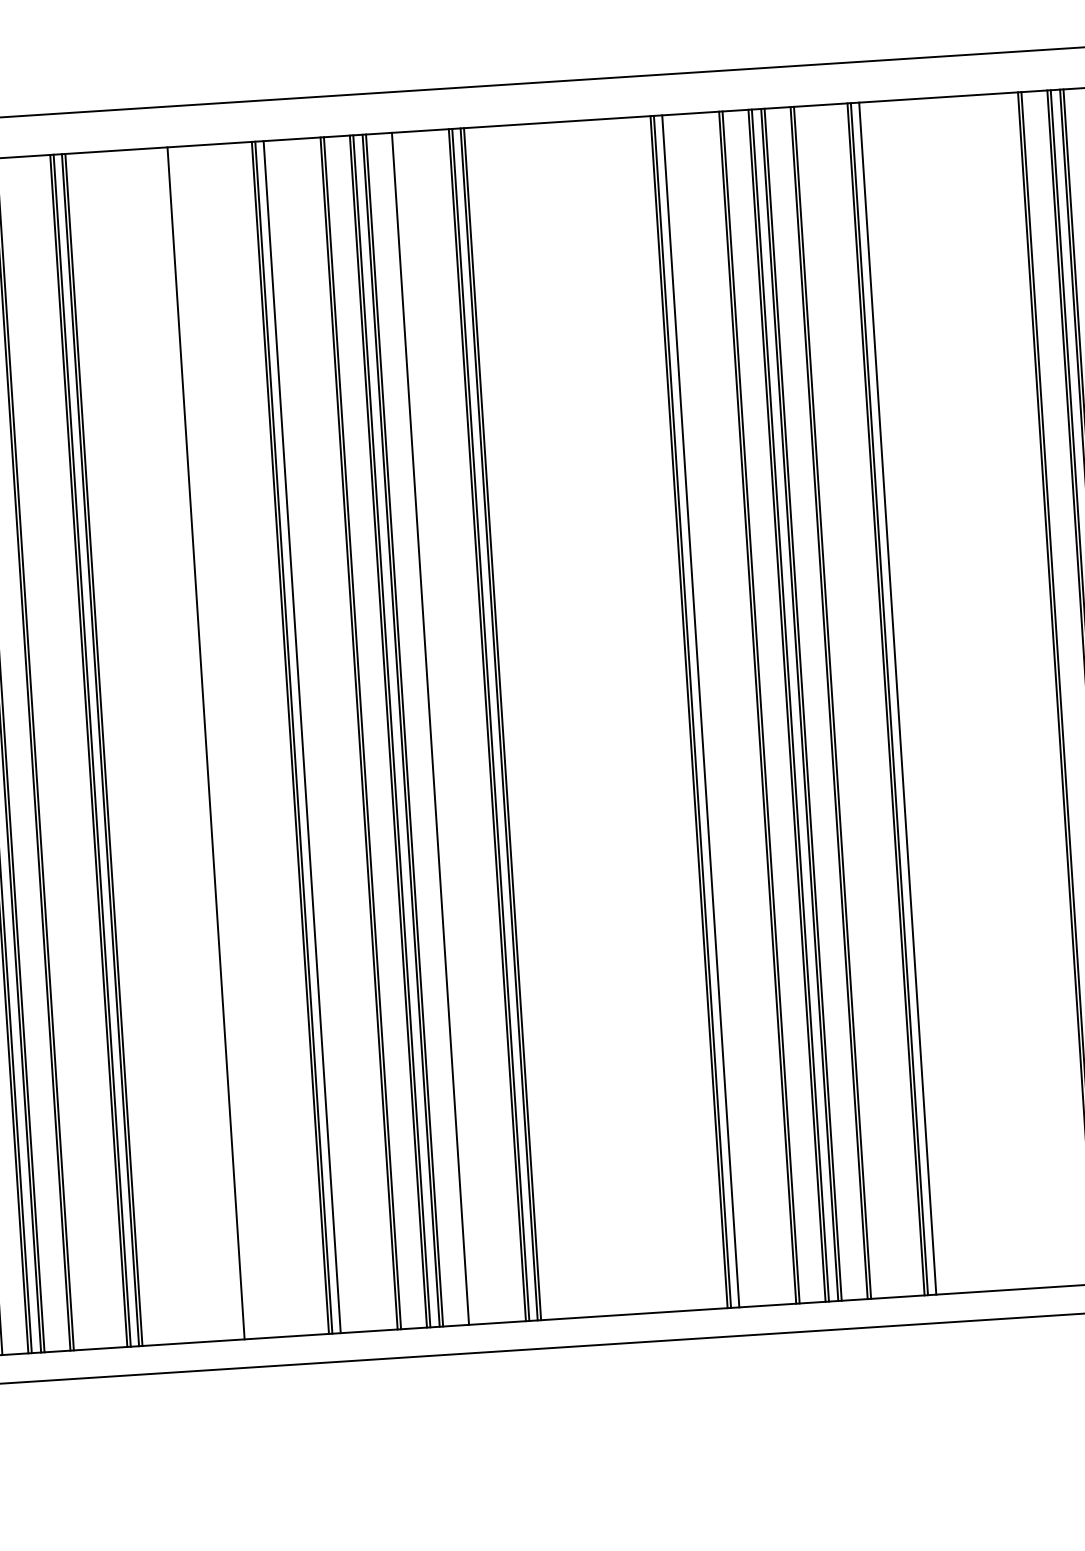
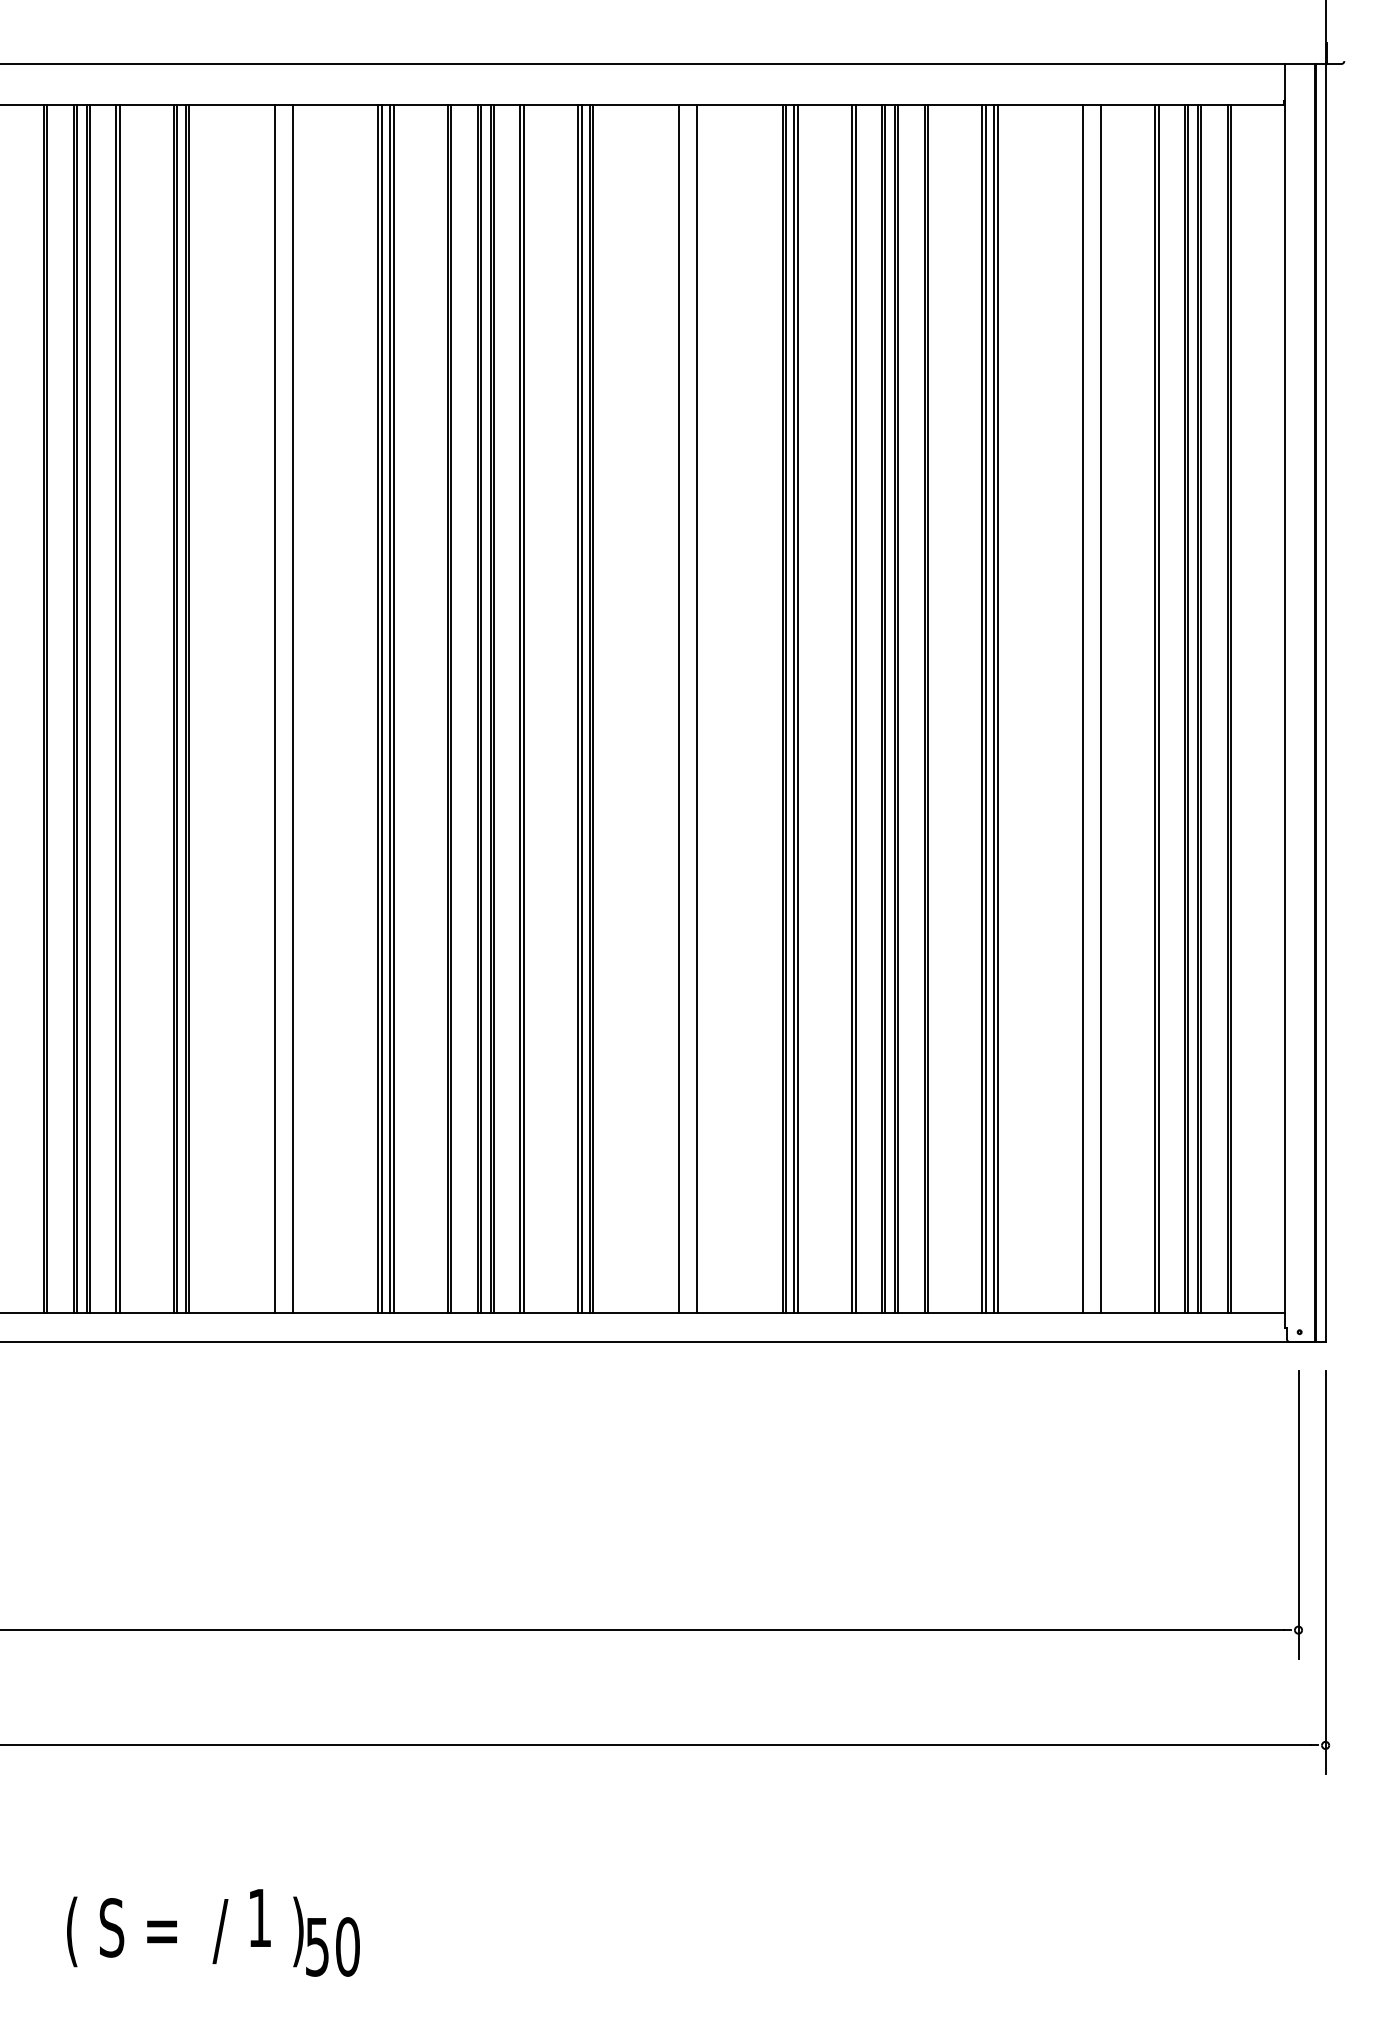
line: (1002, 691) -> (1100, 708), added
line: (984, 692) -> (1082, 708), added
line: (901, 698) -> (997, 708), added
line: (703, 710) -> (797, 708), added
line: (604, 717) -> (696, 708), added
line: (586, 718) -> (678, 708), added
line: (433, 728) -> (523, 708), added
line: (305, 736) -> (393, 708), added
line: (187, 744) -> (274, 708), added

